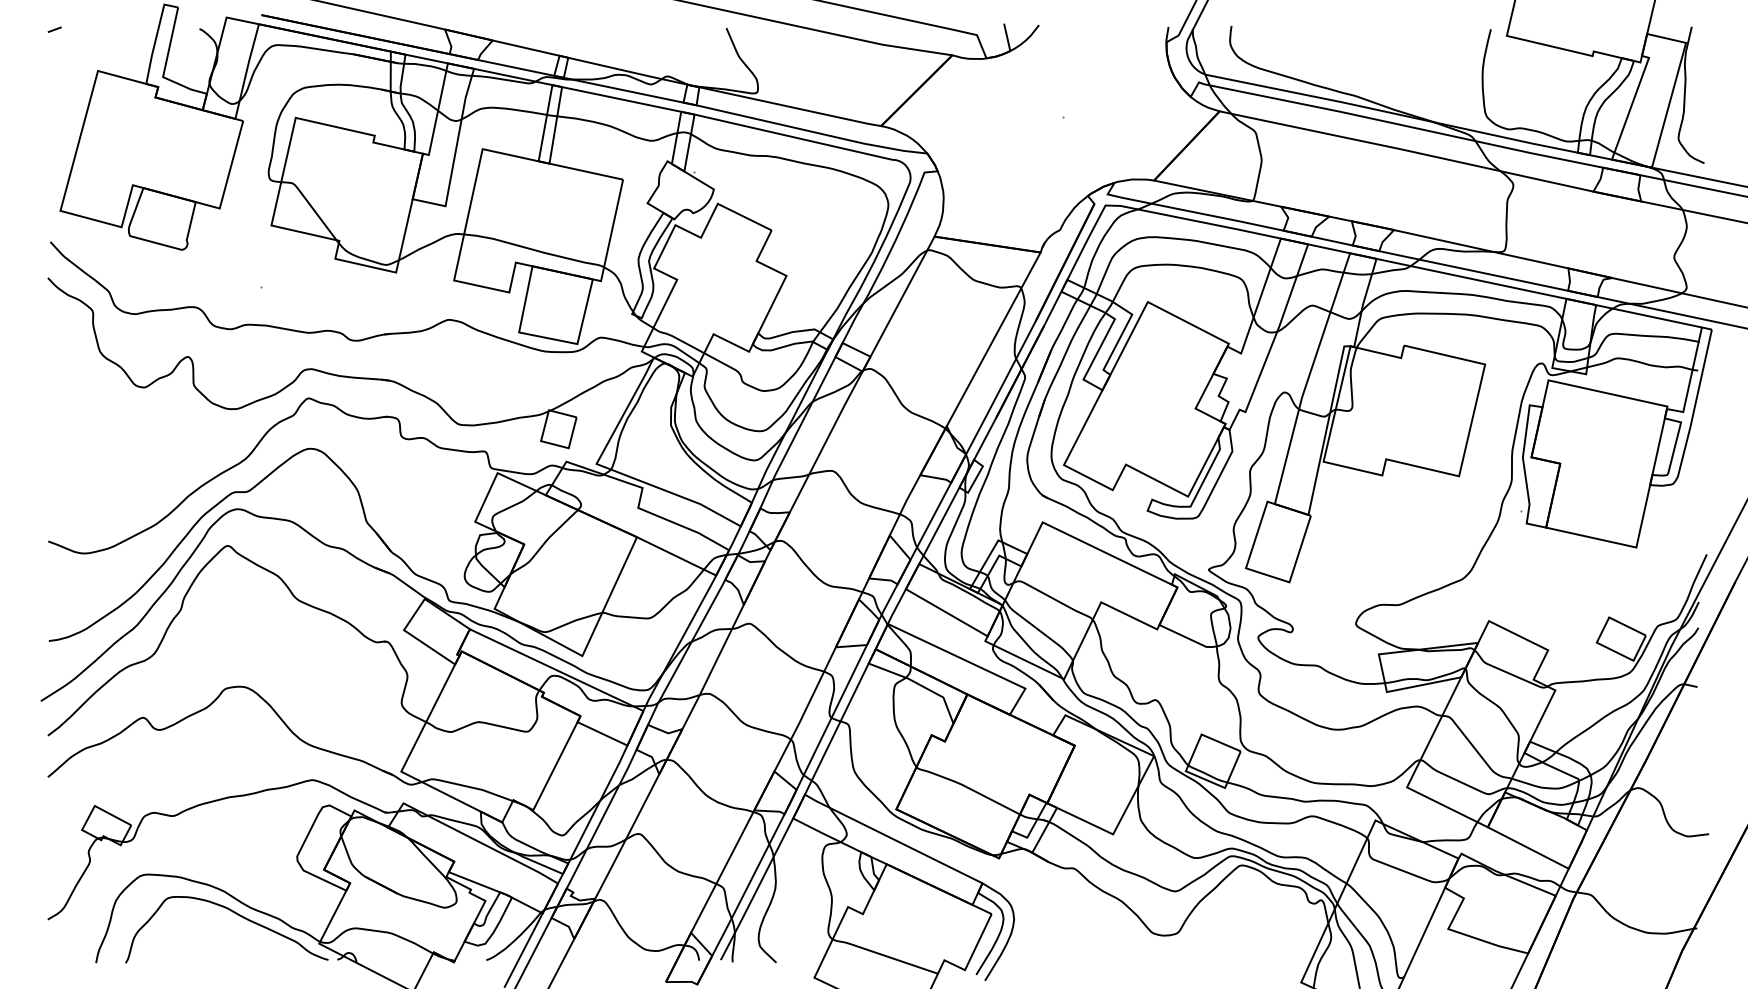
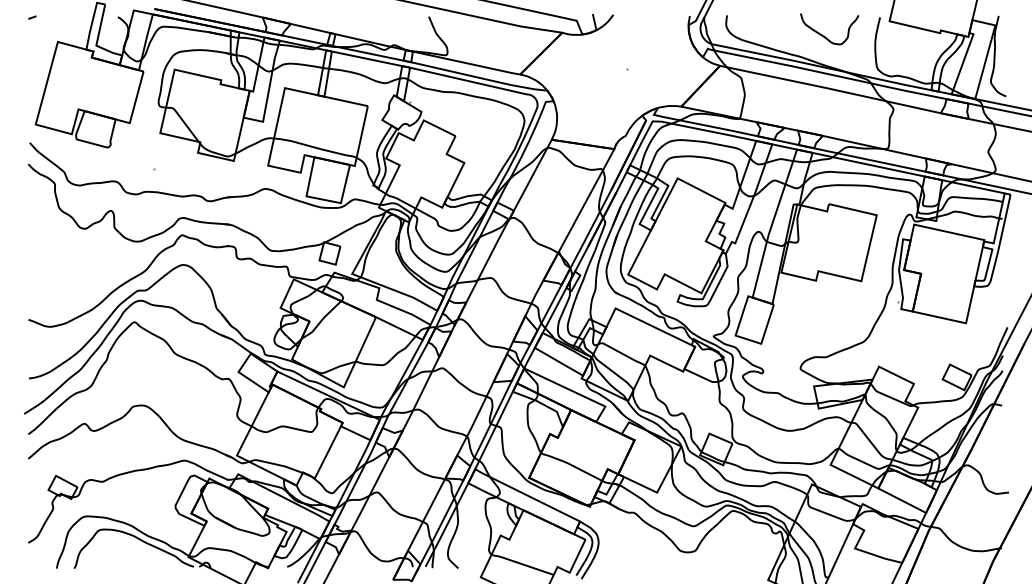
curve: (1396, 59) -> (824, 35), added

